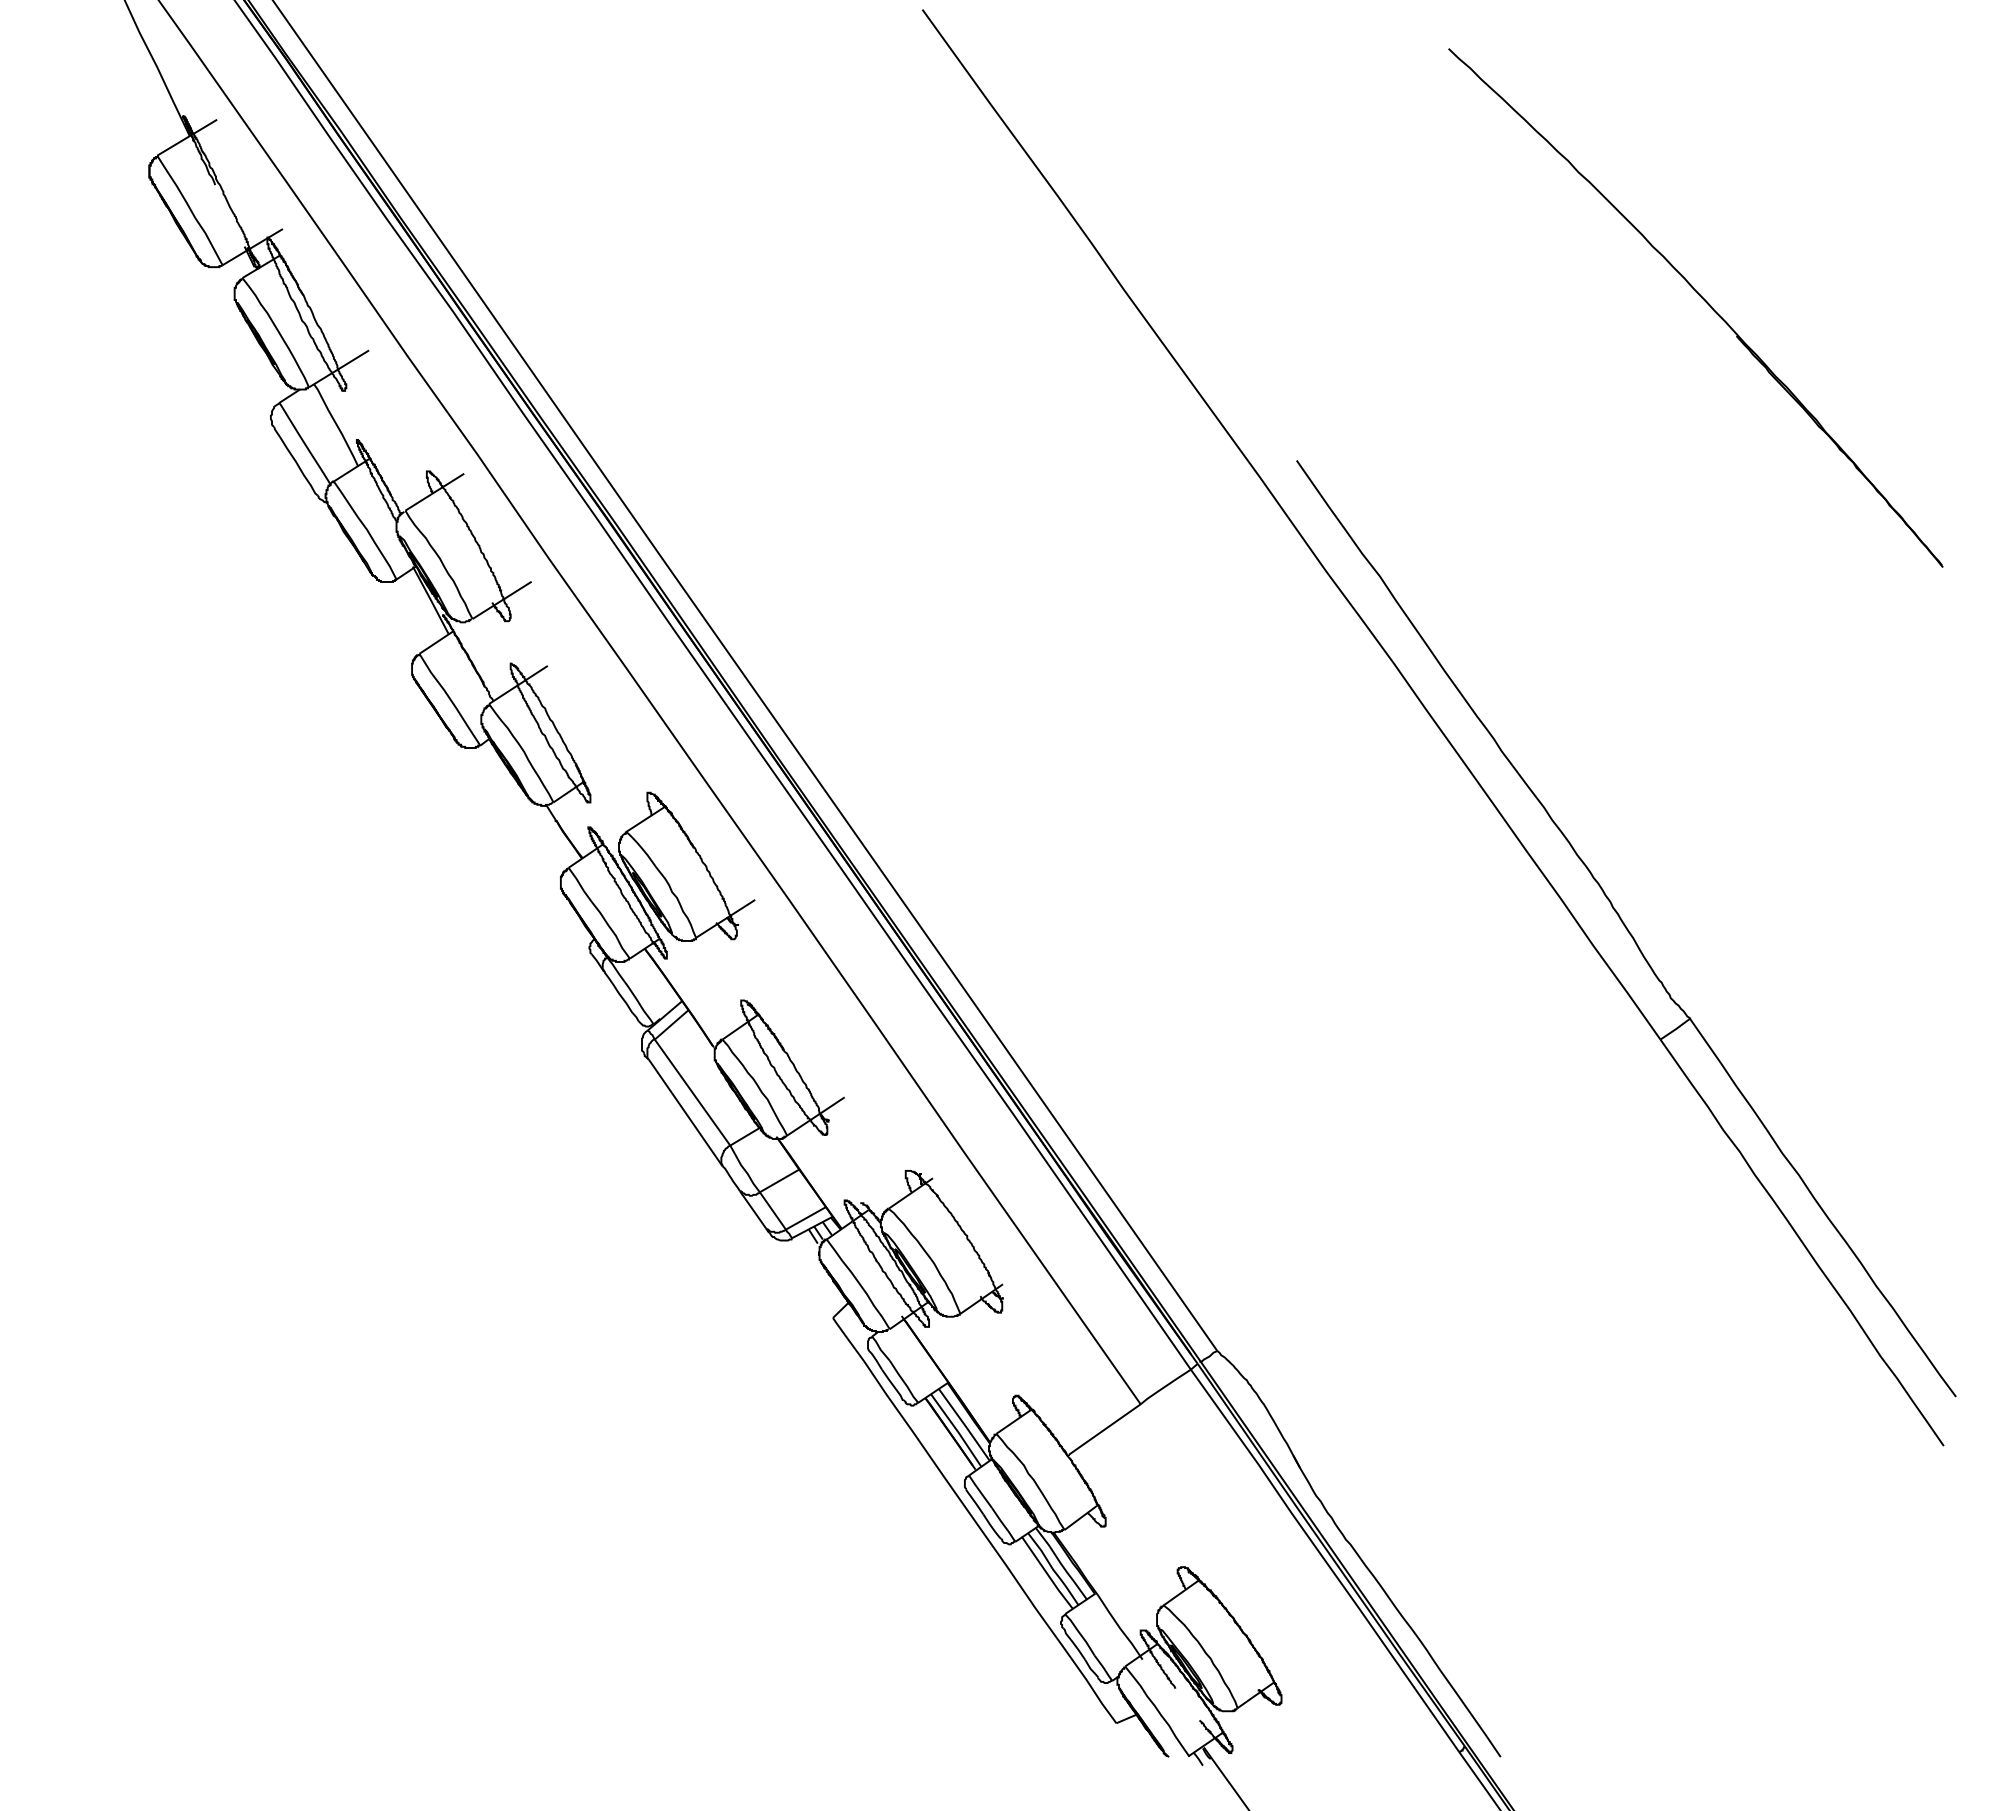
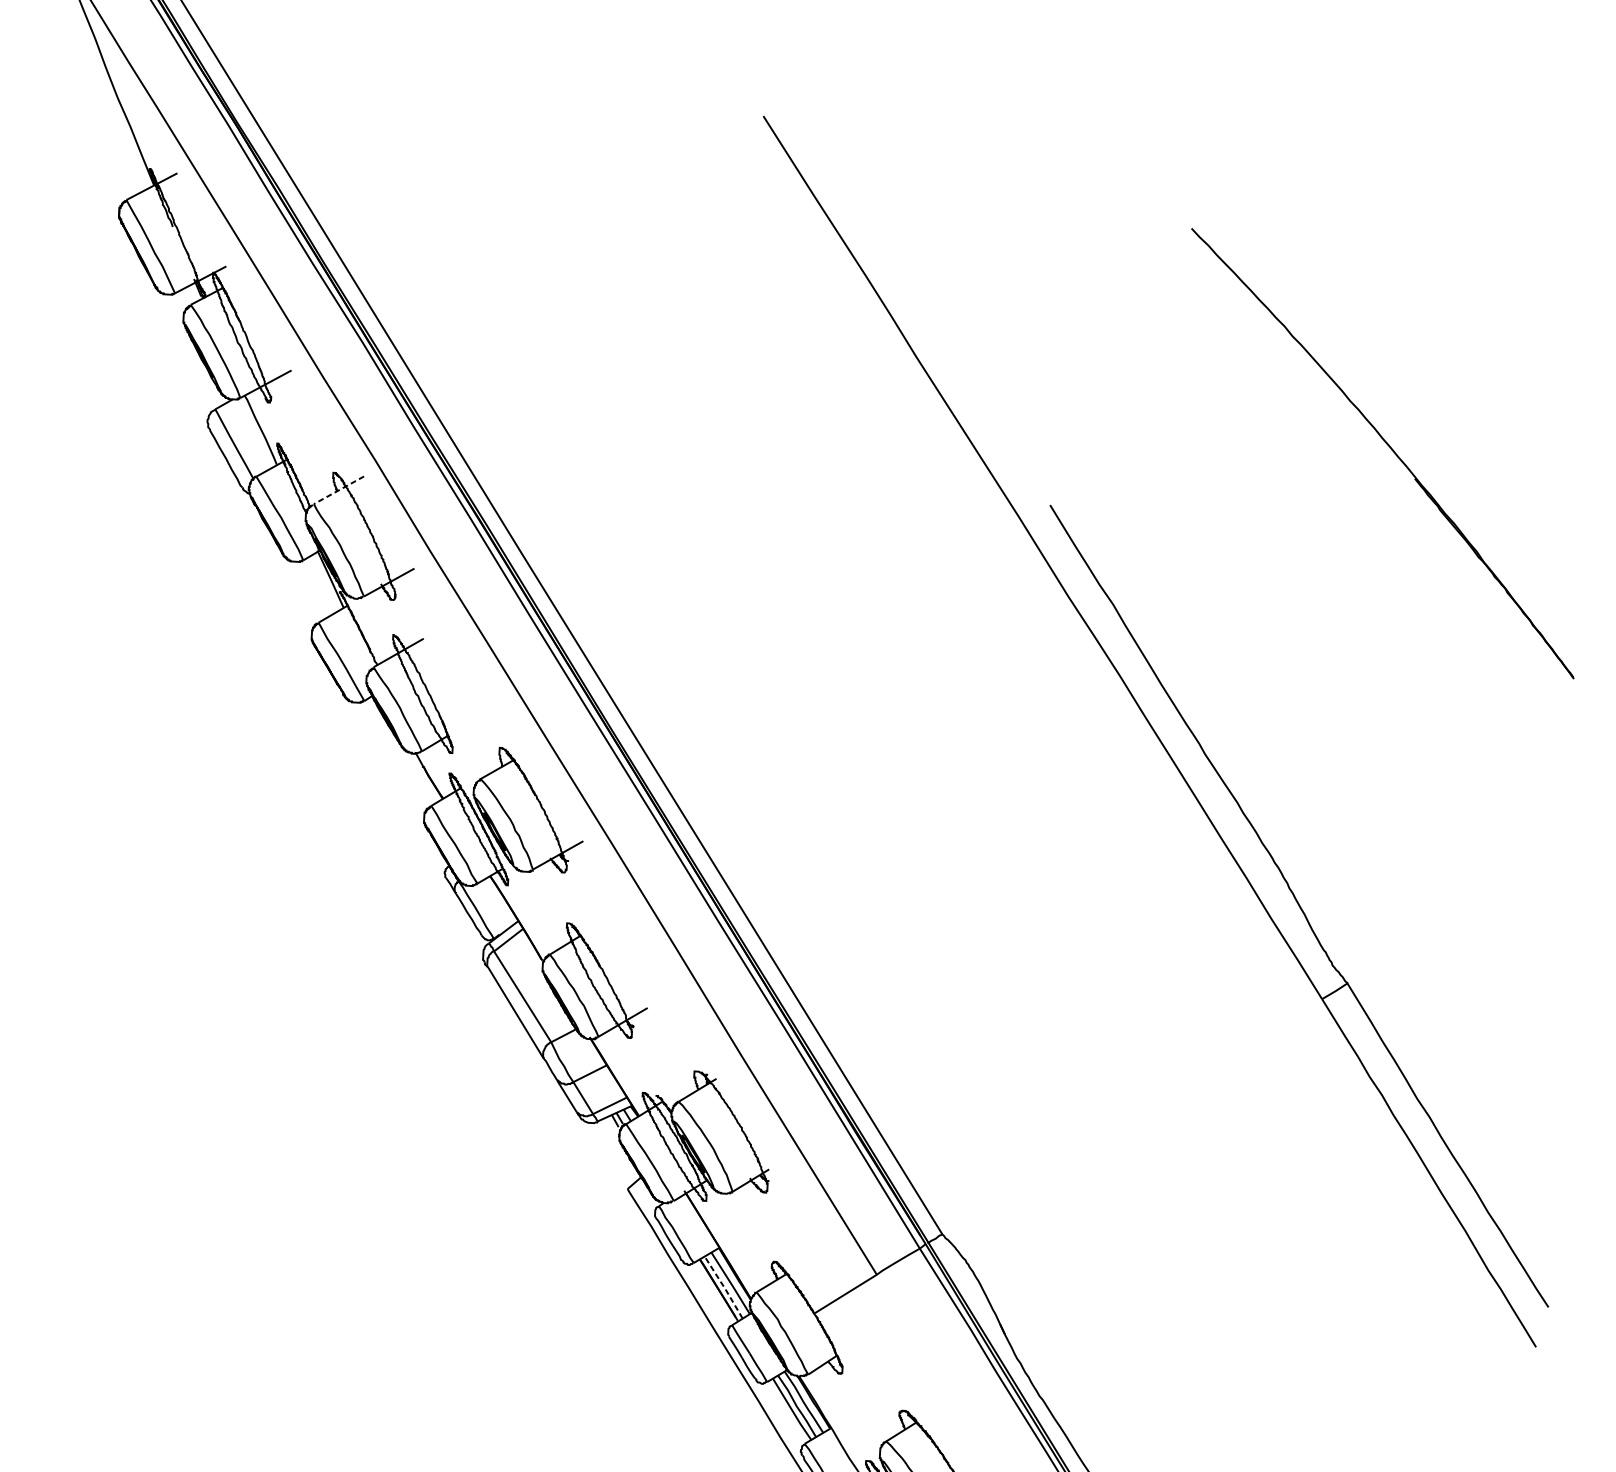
part: (1702, 299) -> (1388, 446), moved
line: (434, 492) -> (338, 490), solid -> dashed
line: (956, 1430) -> (723, 1287), solid -> dashed

